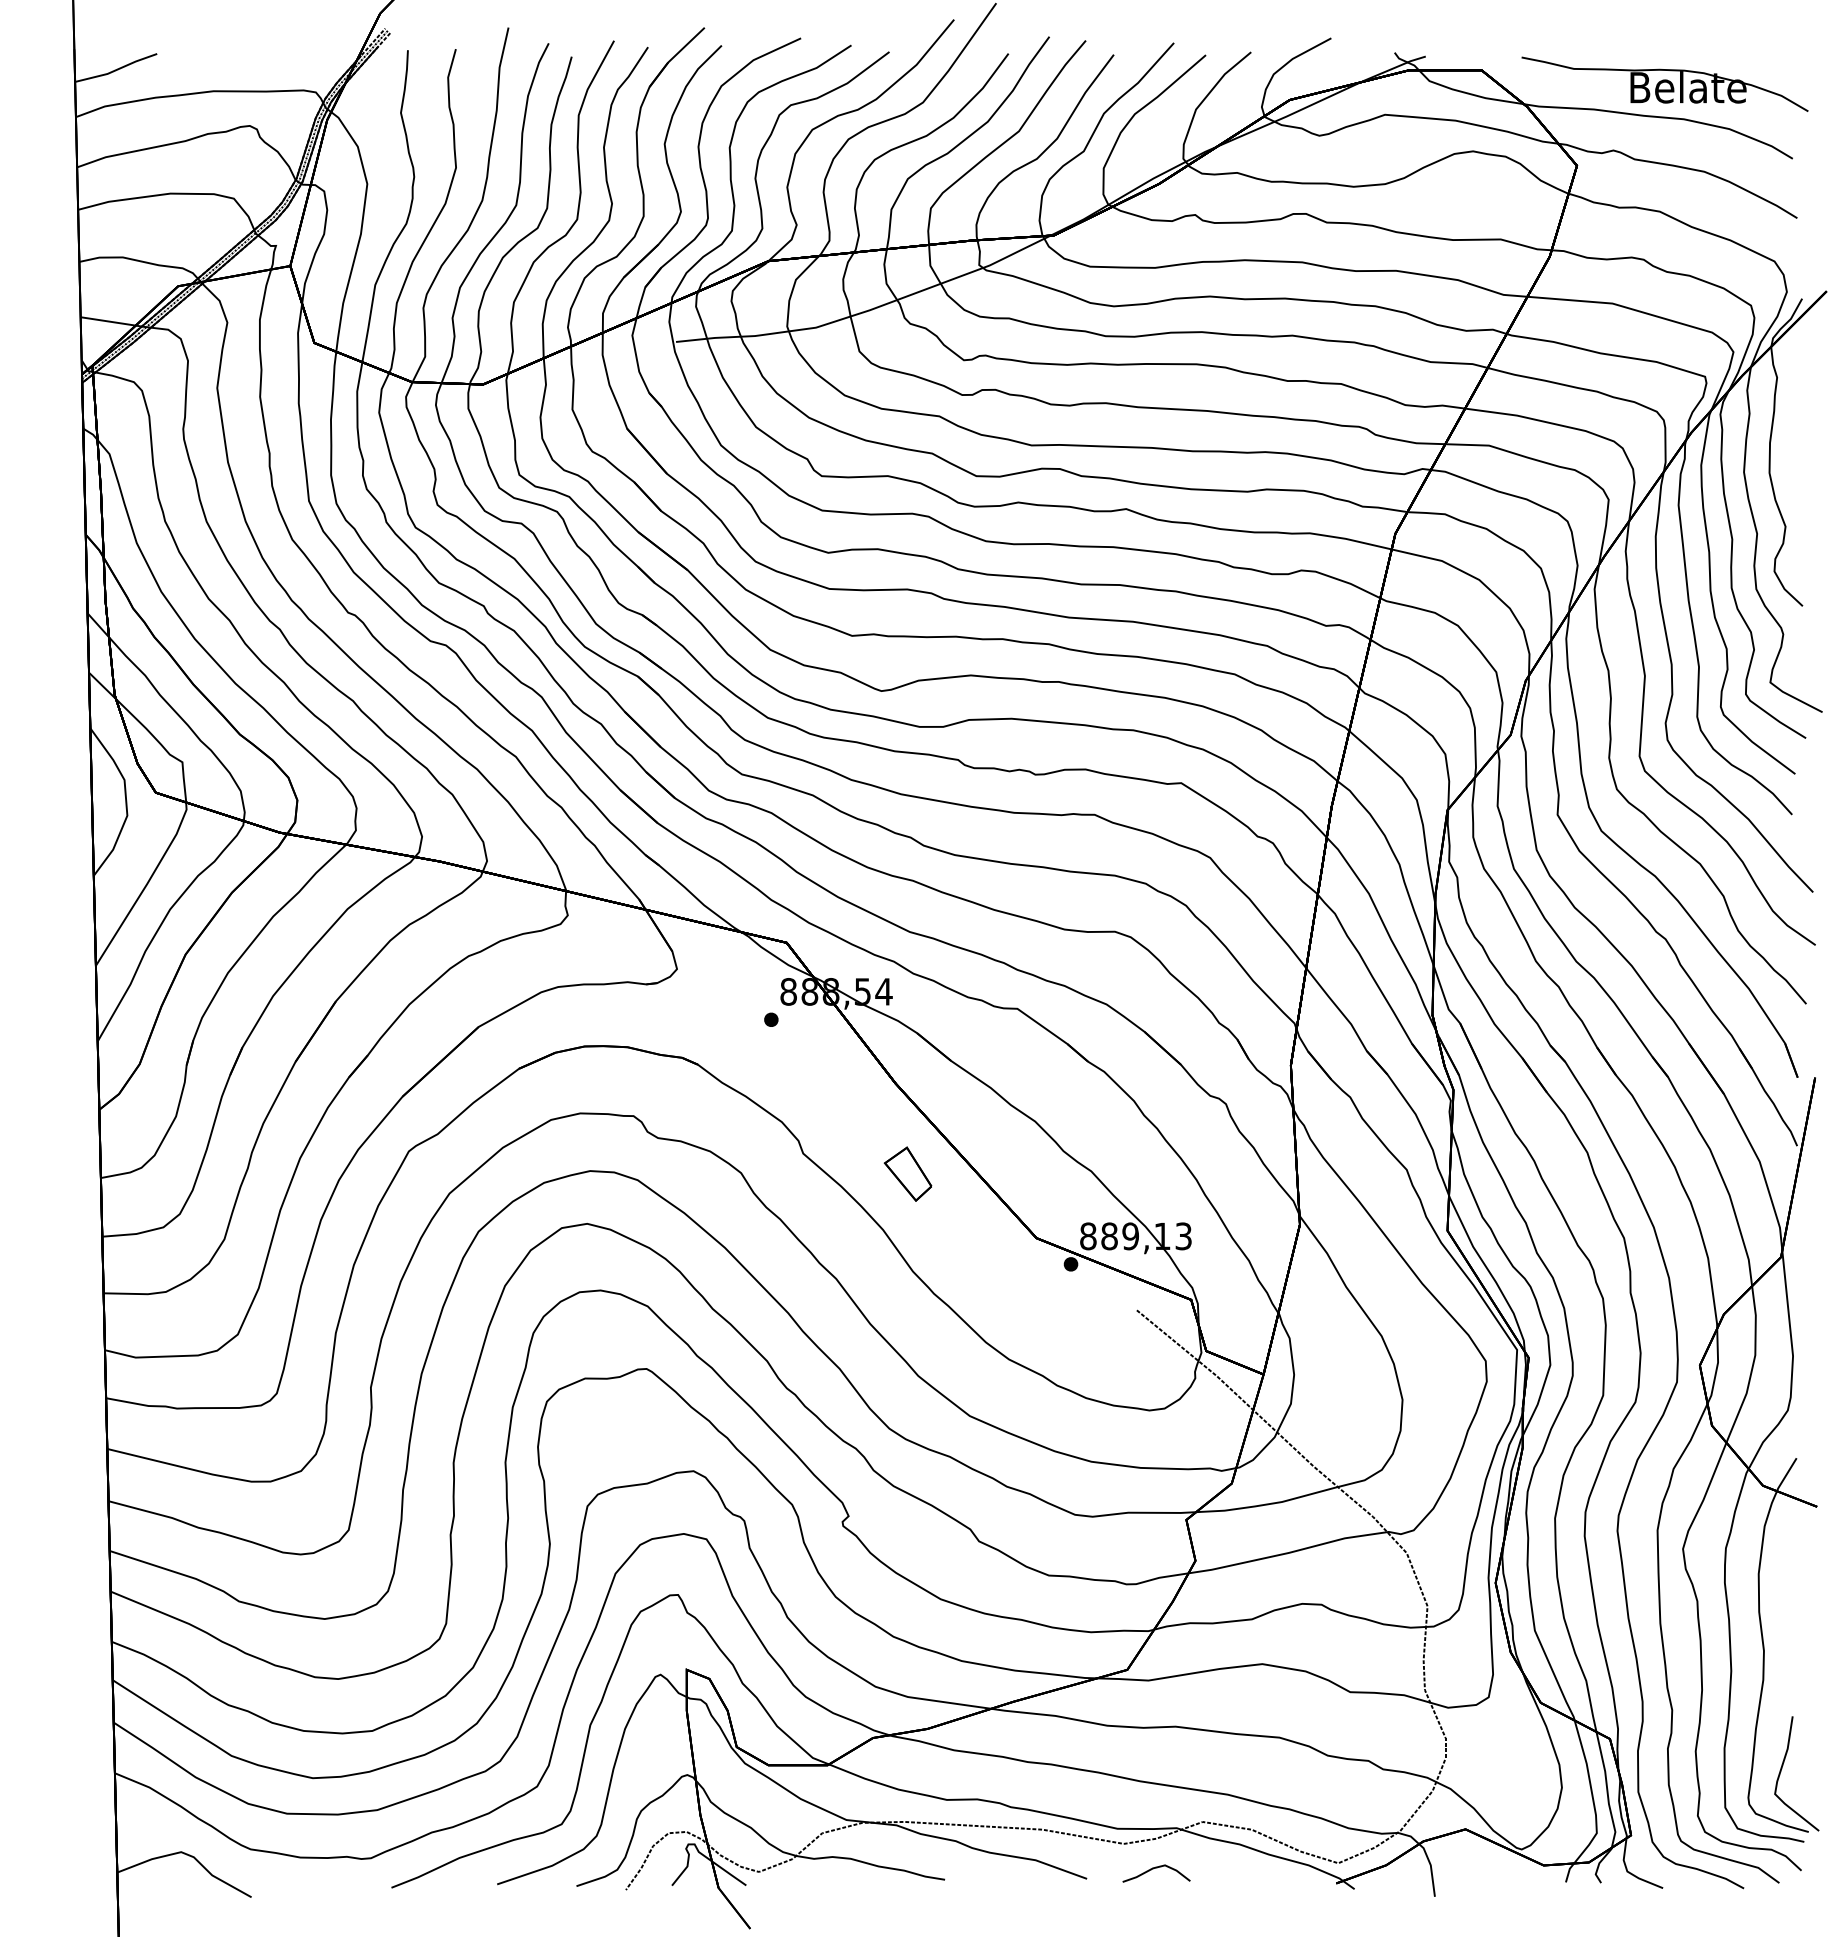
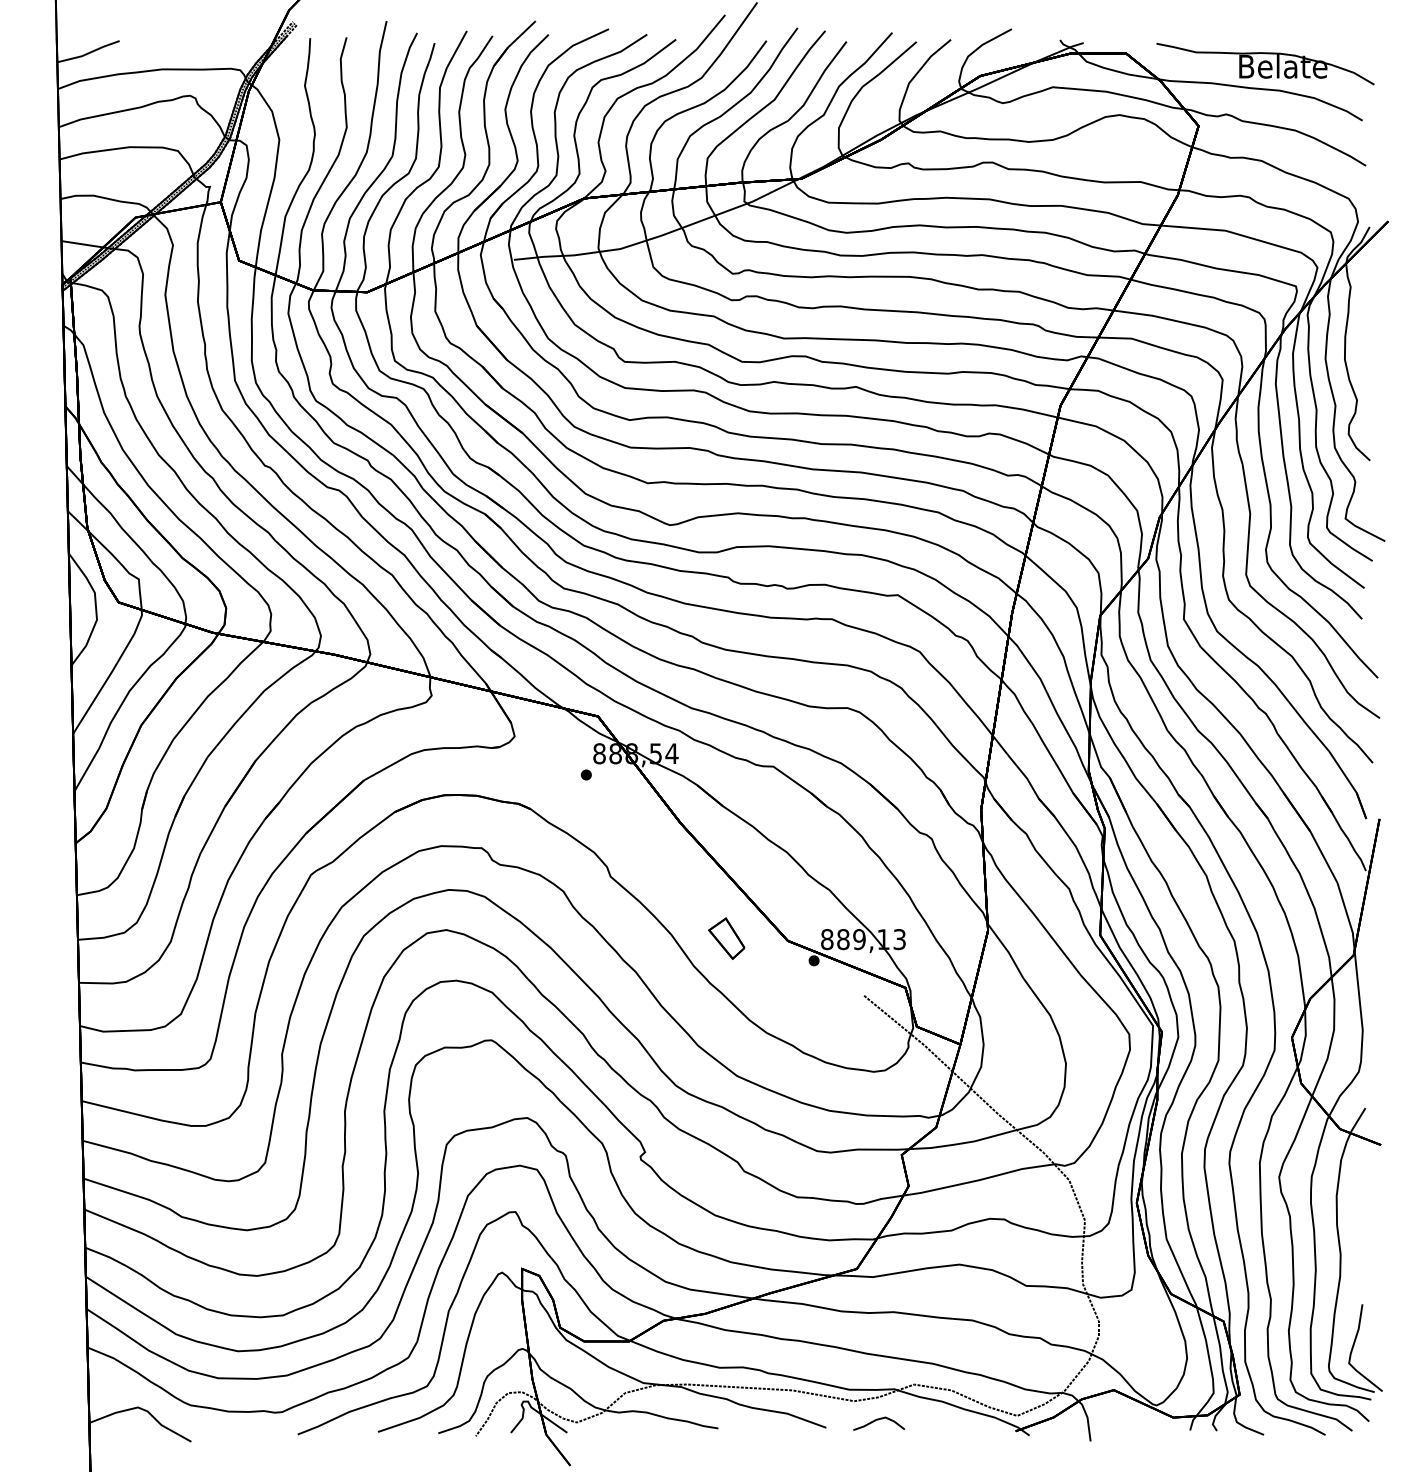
part: (907, 1173) -> (726, 938), moved

